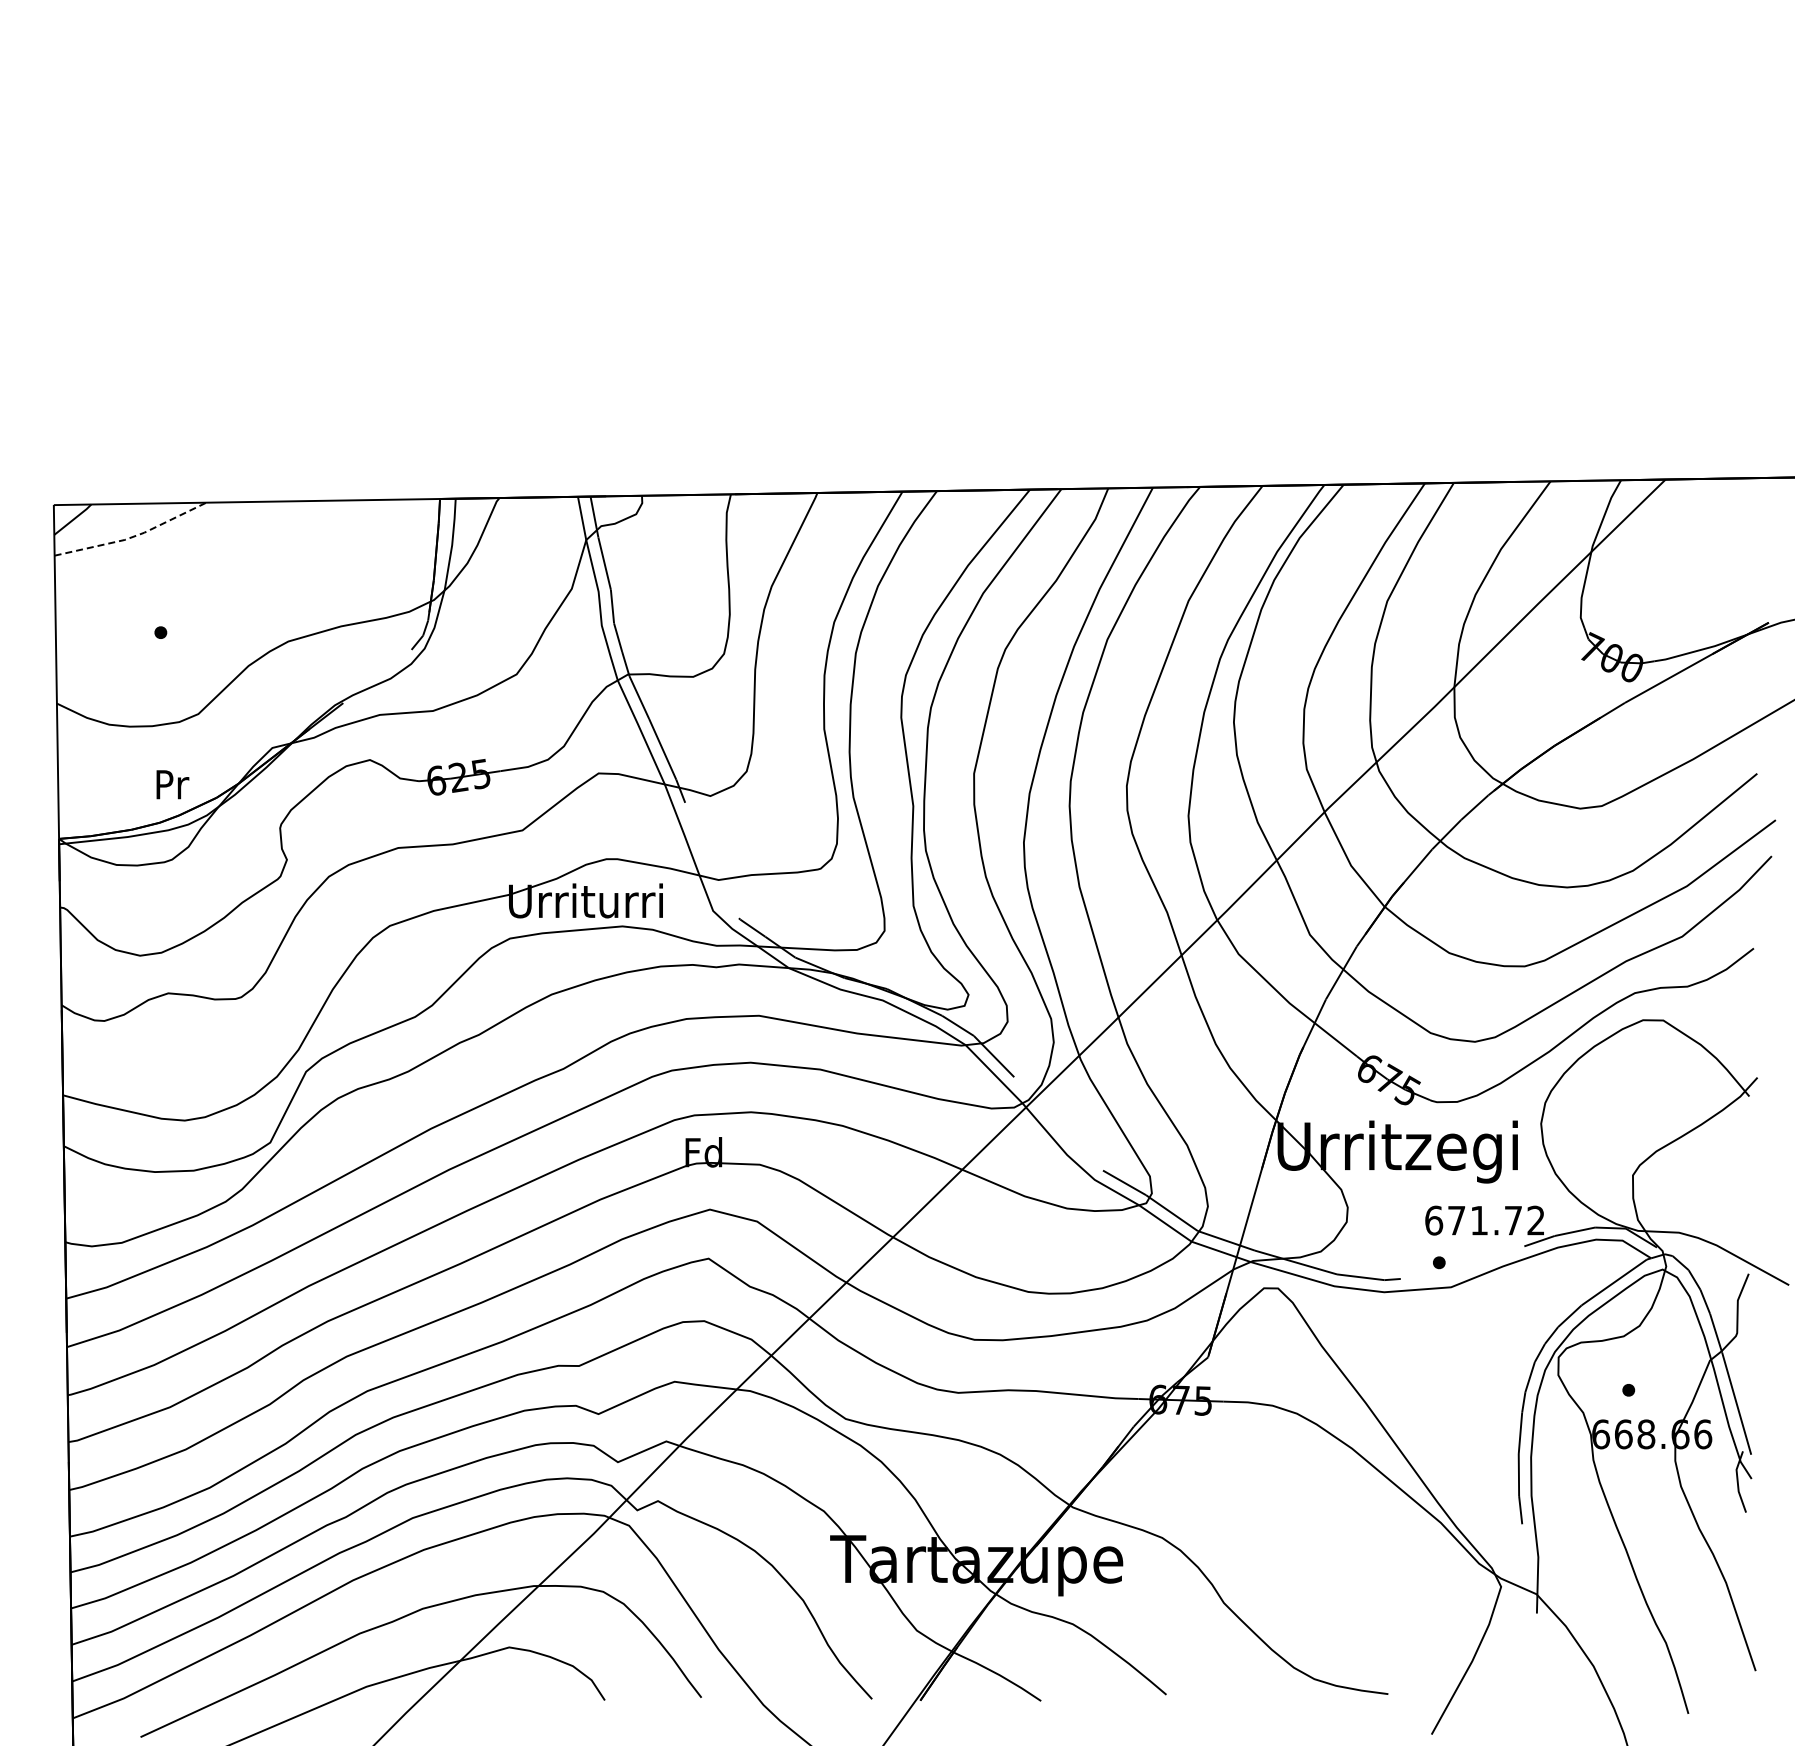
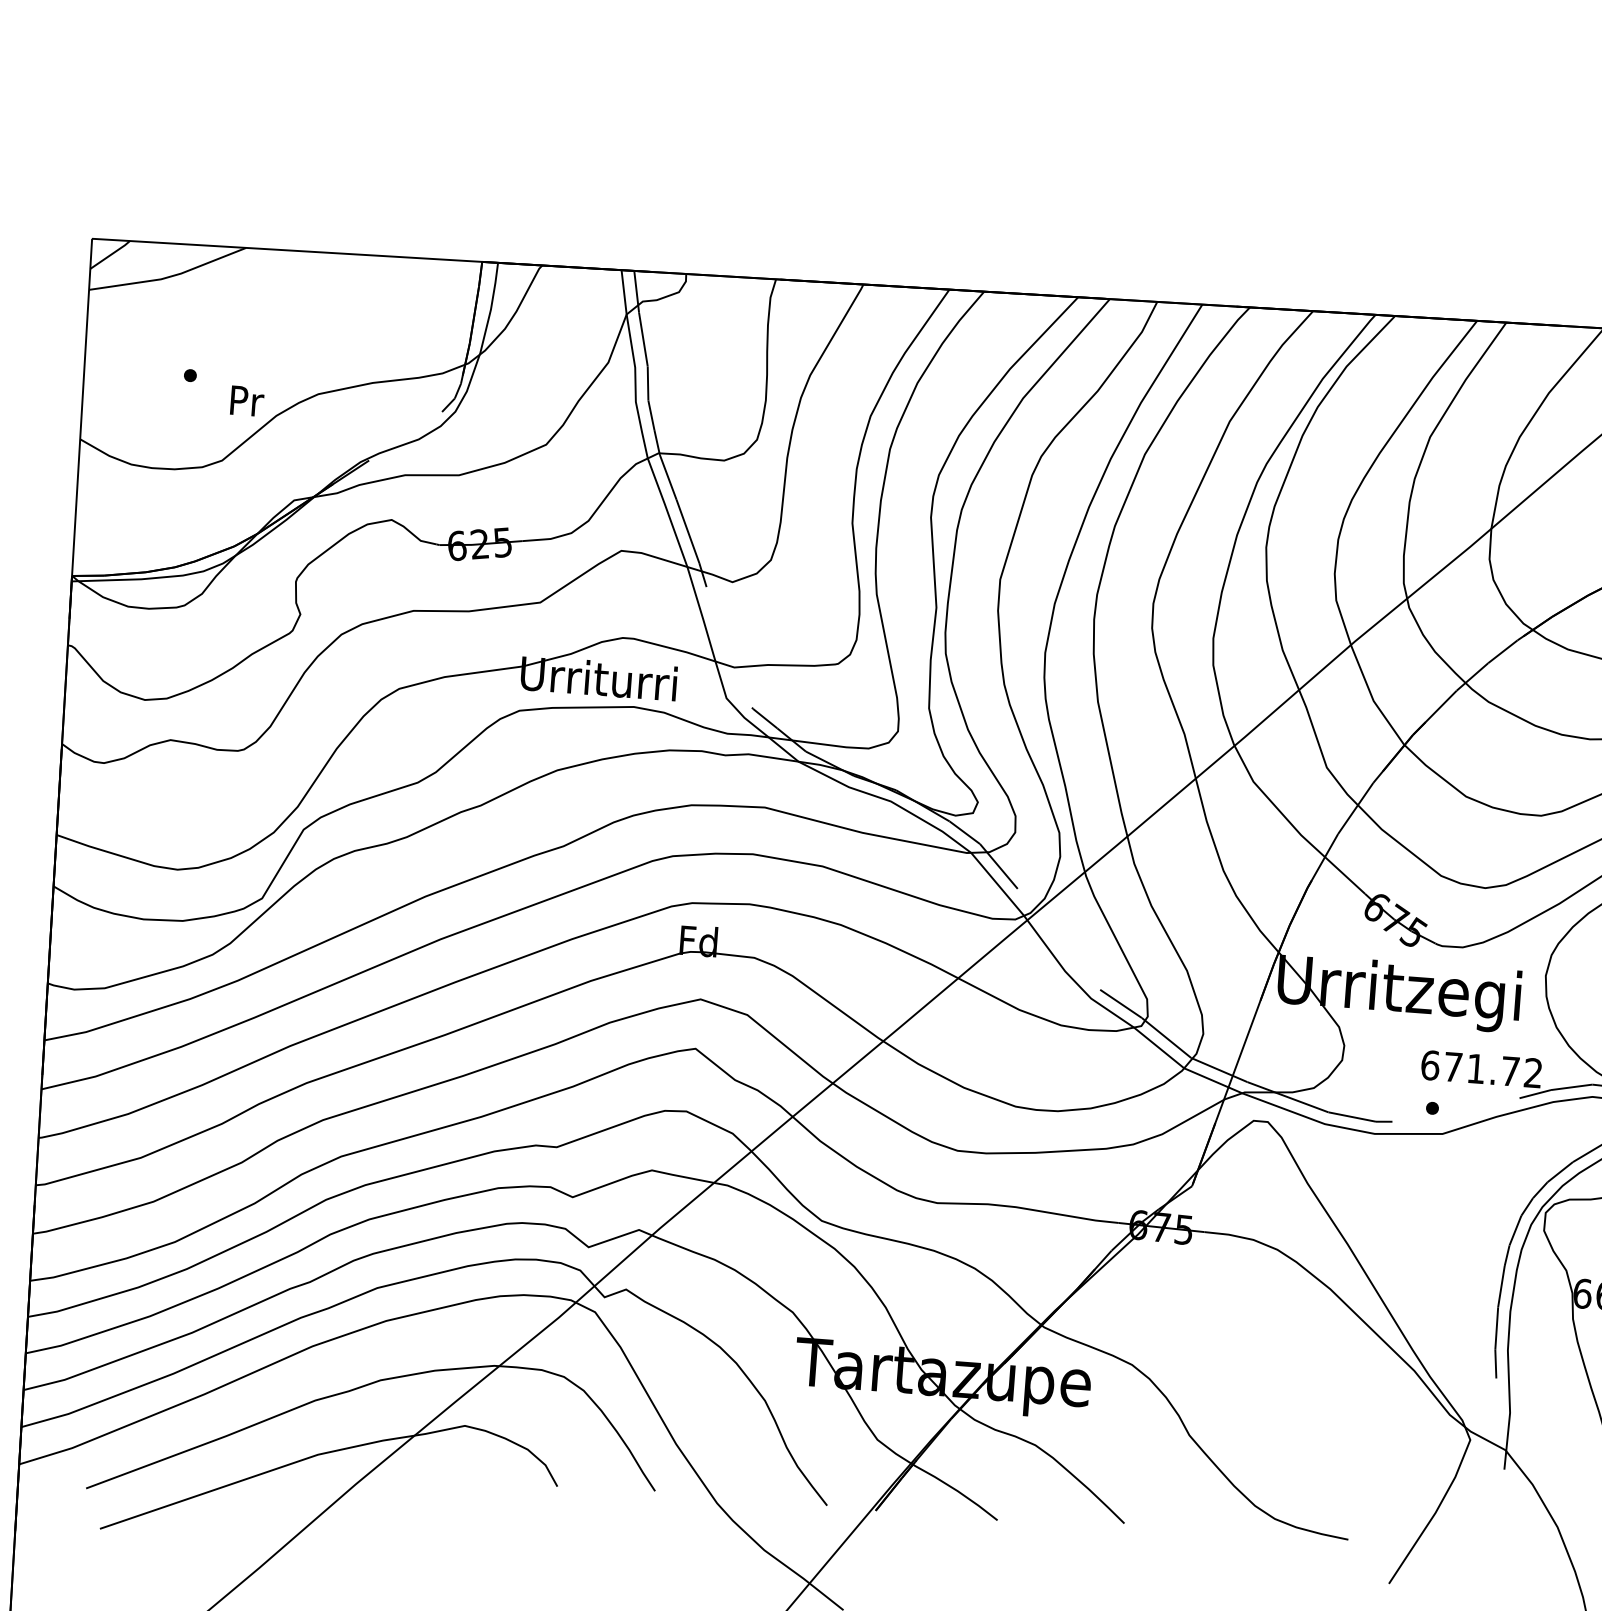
line: (134, 536) -> (171, 276), dashed -> solid
text: (172, 784) -> (246, 401), moved

